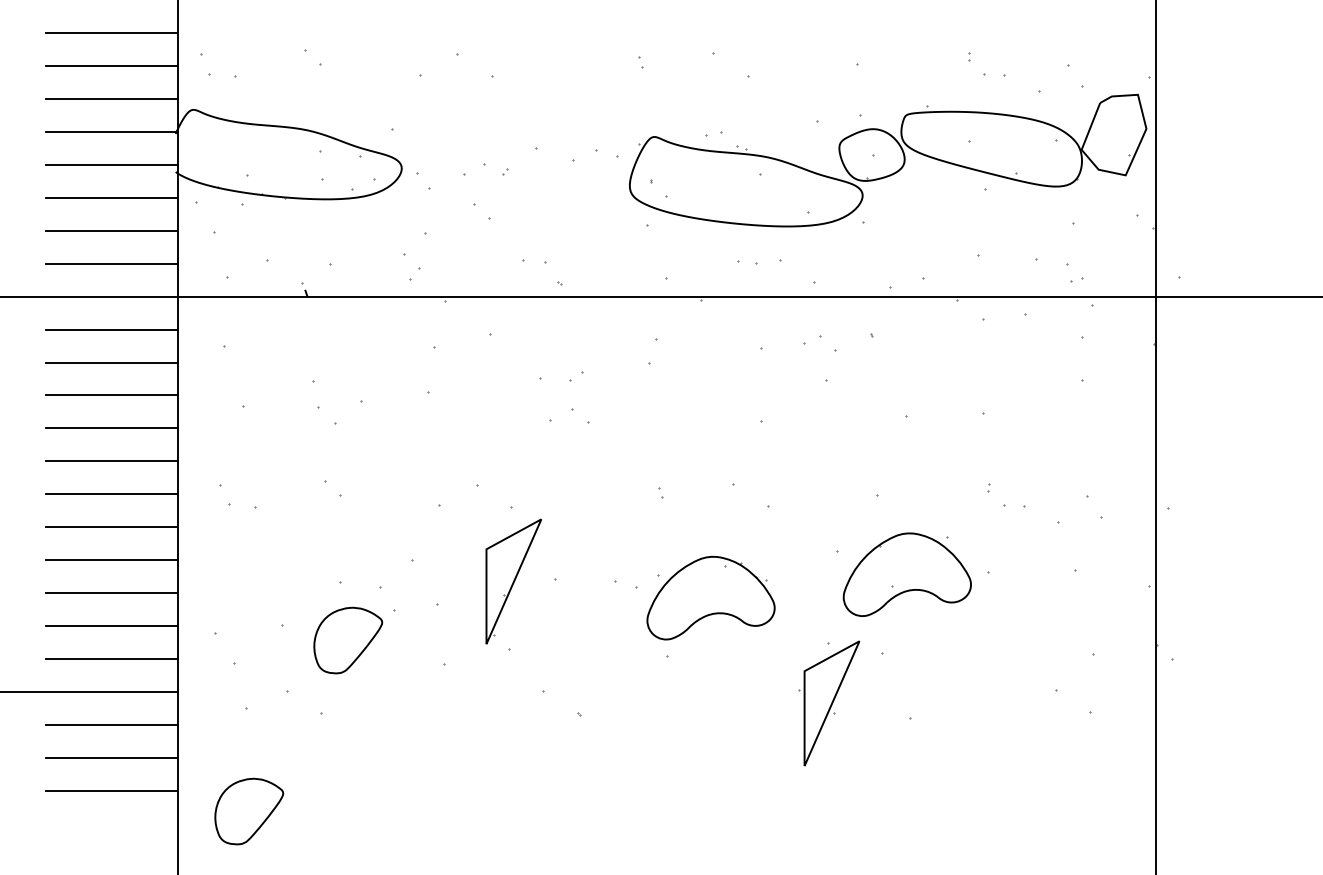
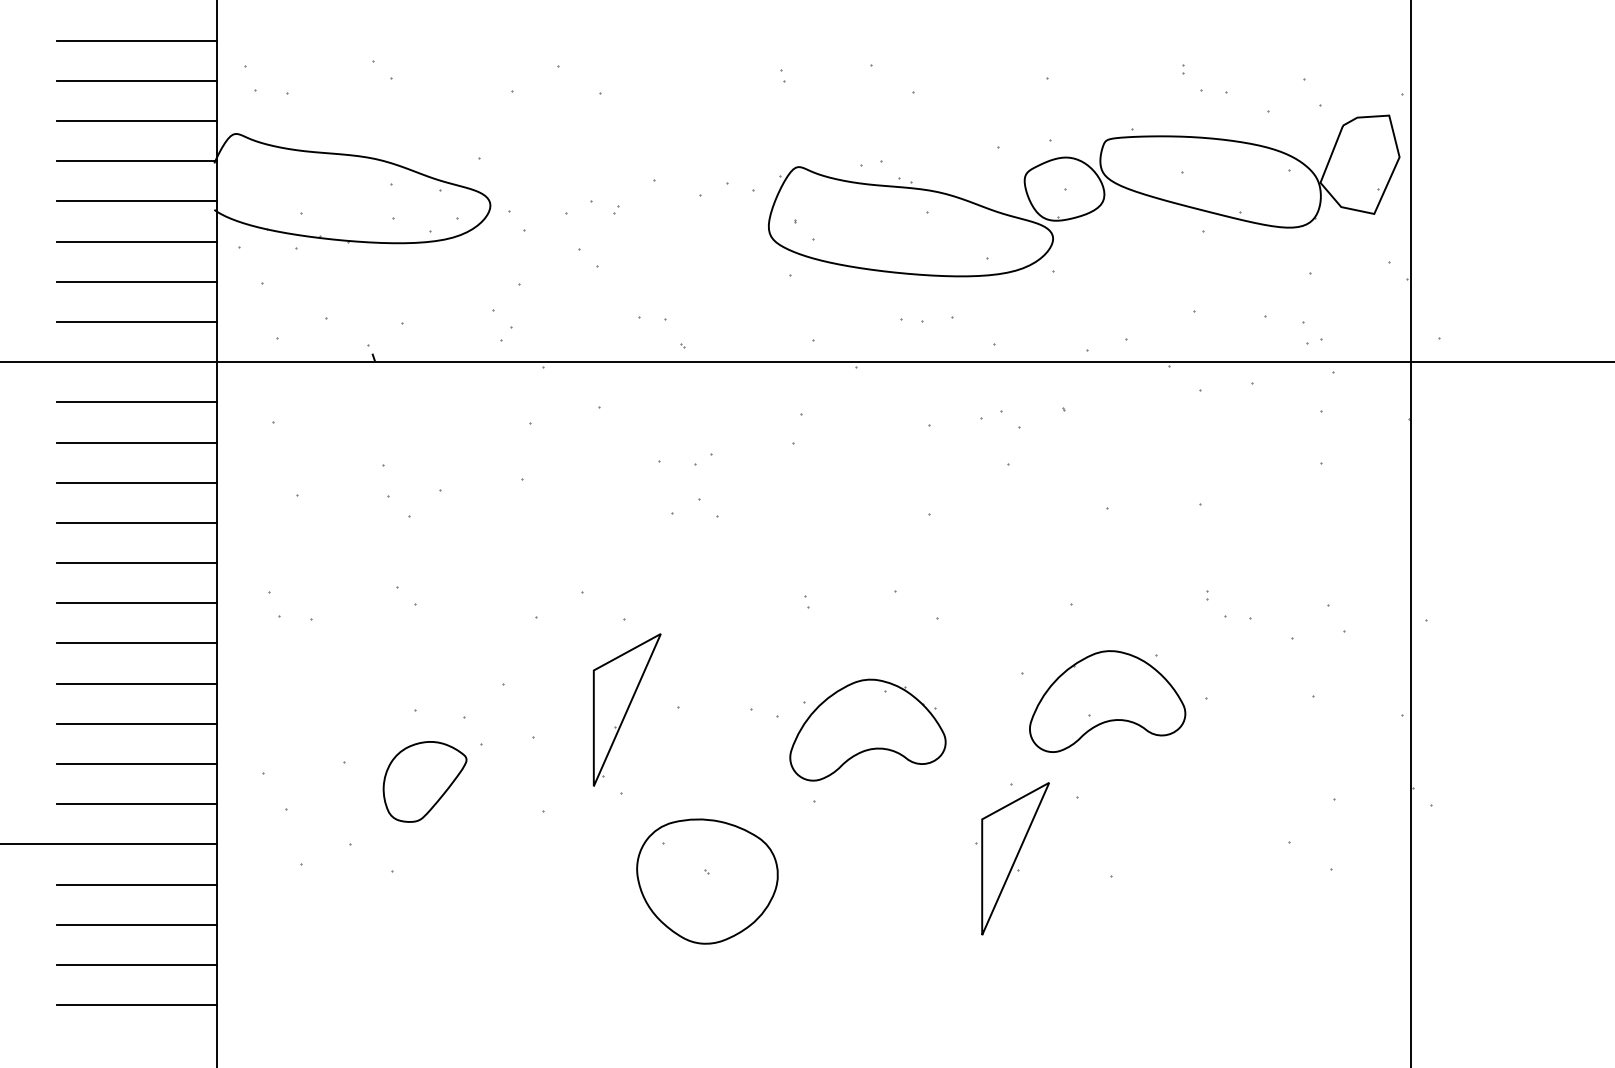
part: (579, 721) -> (707, 880), added
part: (249, 811) -> (304, 990), removed
line: (112, 823) -> (137, 1005), added

